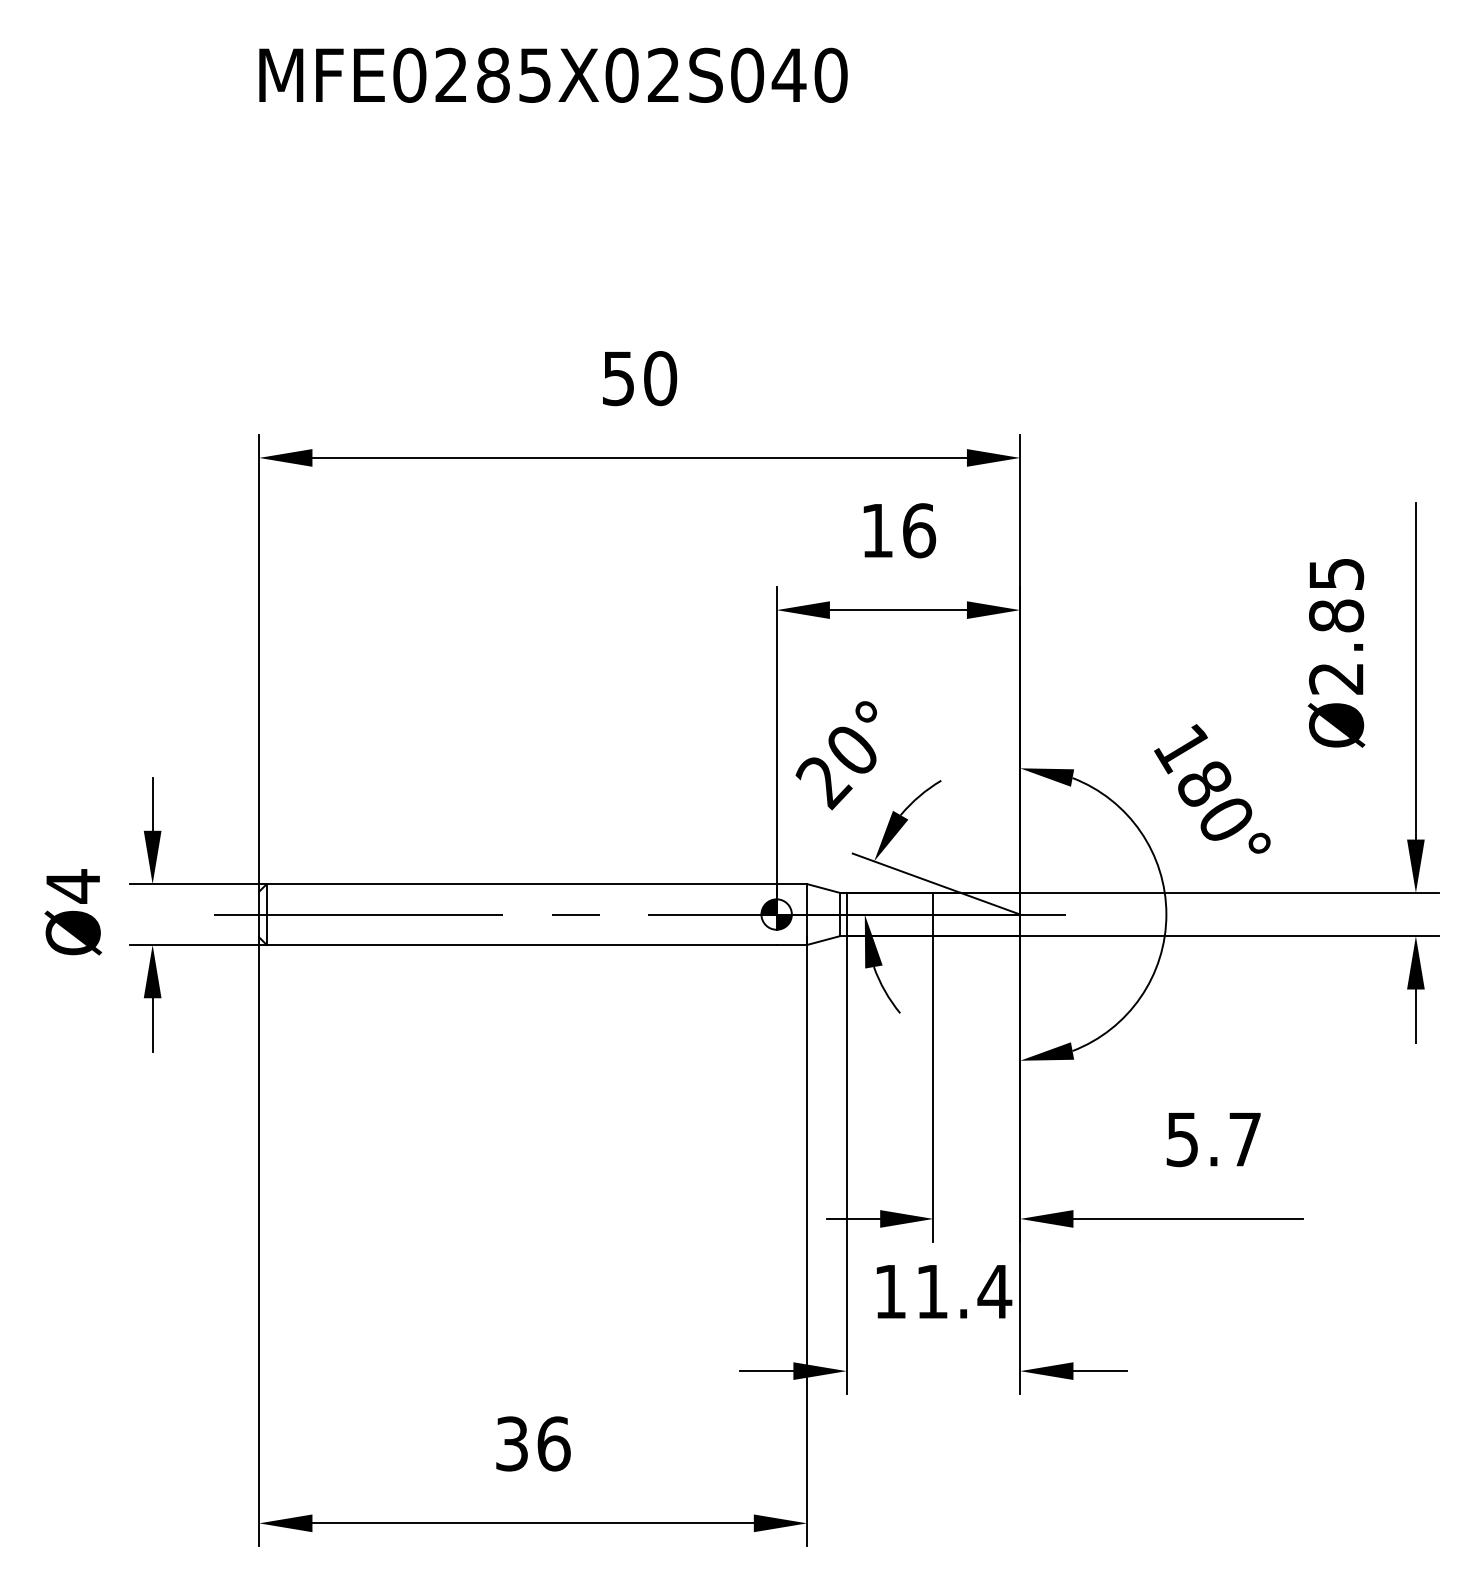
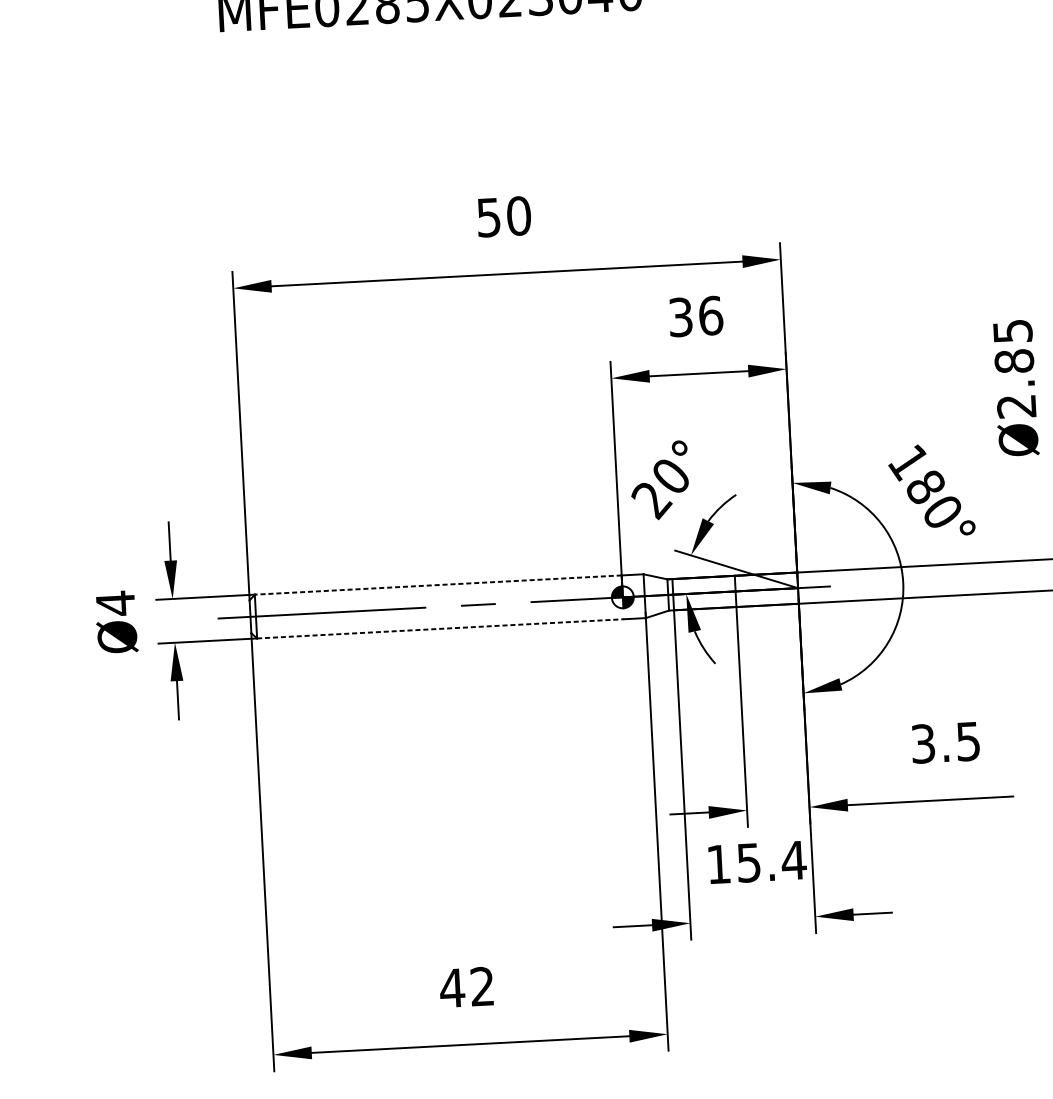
text: (877, 530) -> (680, 317), 16 -> 36
line: (521, 884) -> (438, 585), solid -> dashed
line: (521, 944) -> (440, 628), solid -> dashed
text: (1213, 1139) -> (945, 742), 5.7 -> 3.5
text: (931, 1292) -> (748, 863), 11.4 -> 15.4
text: (532, 1443) -> (467, 987), 36 -> 42

